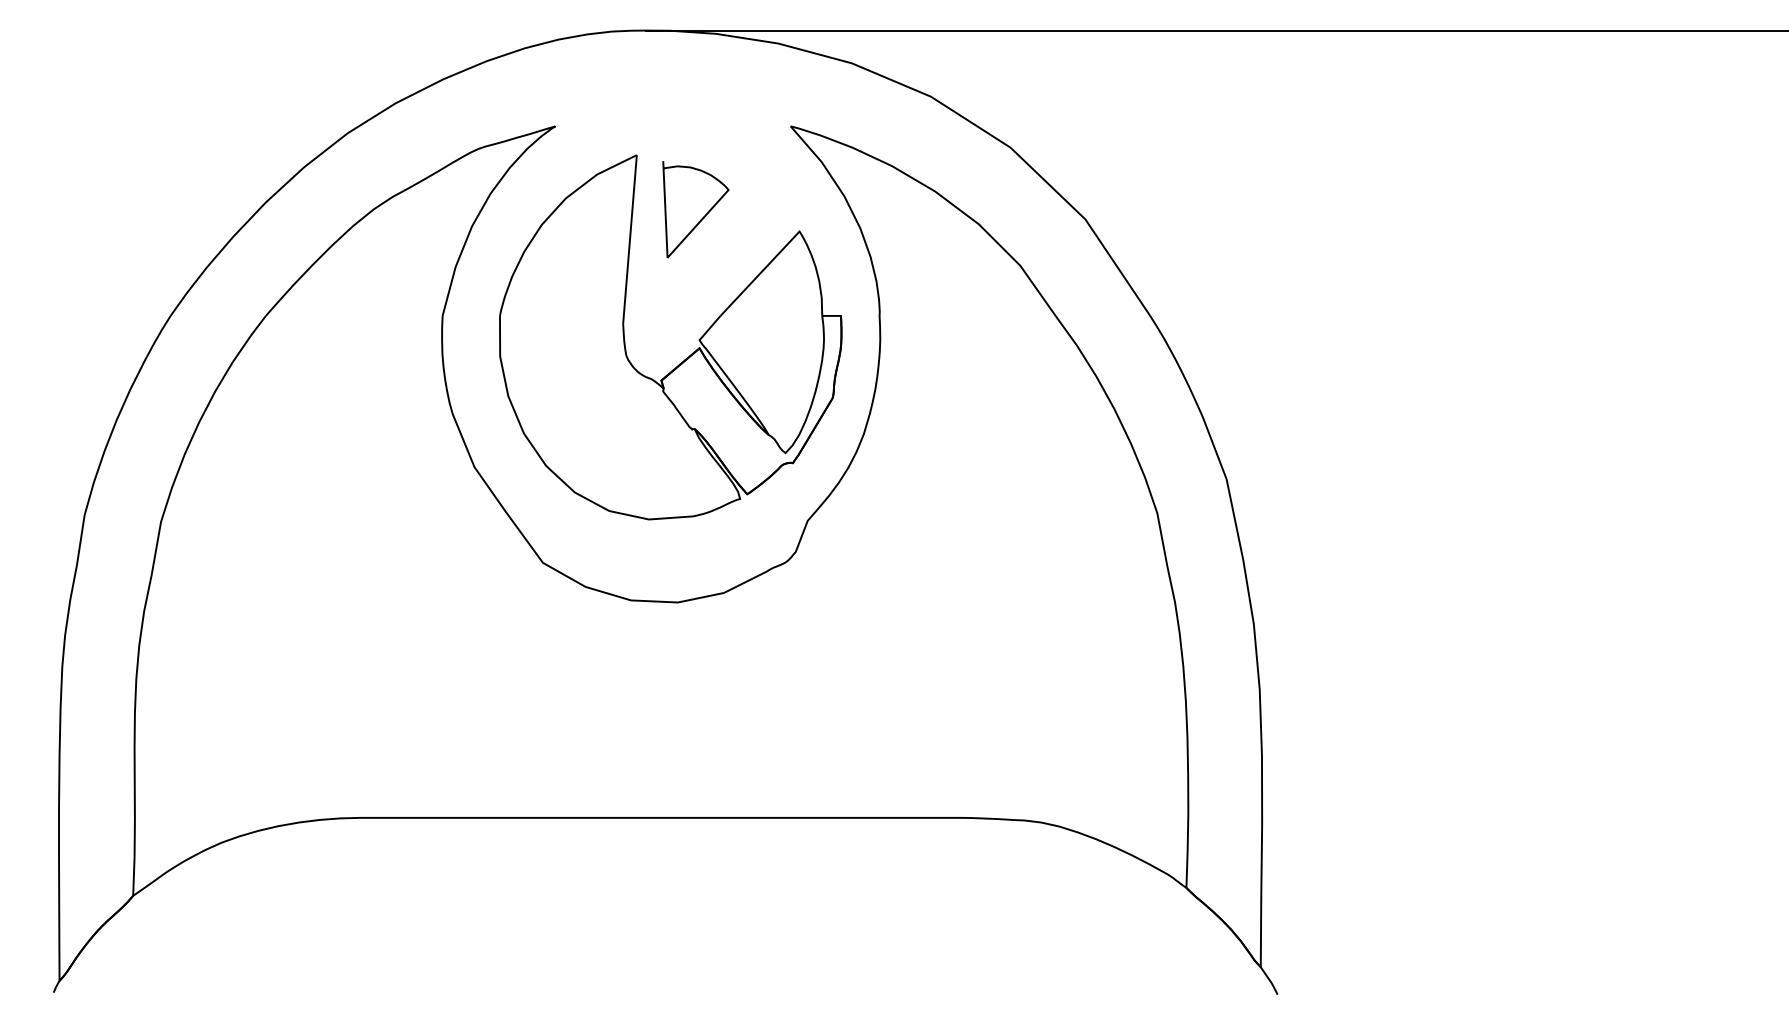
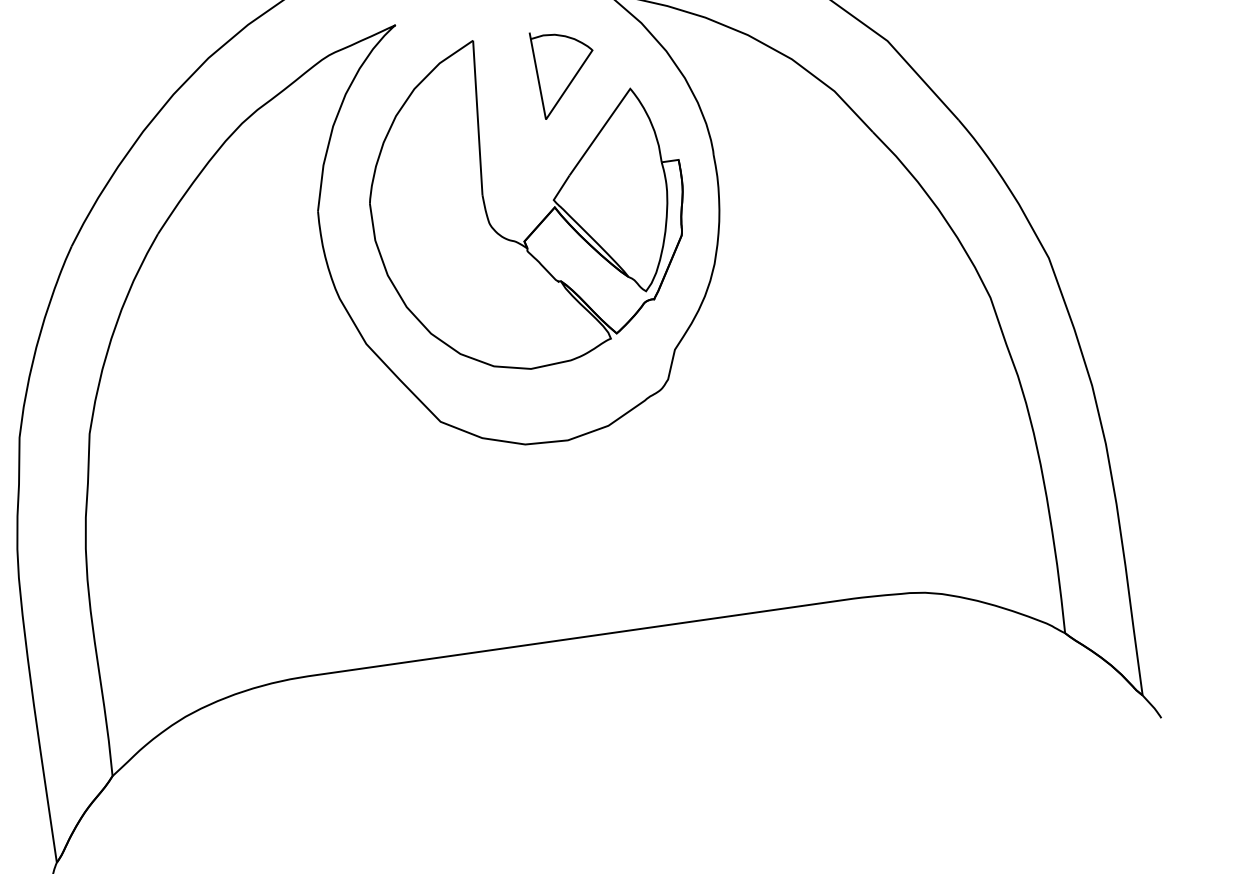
curve: (703, 216) -> (573, 77), moved

